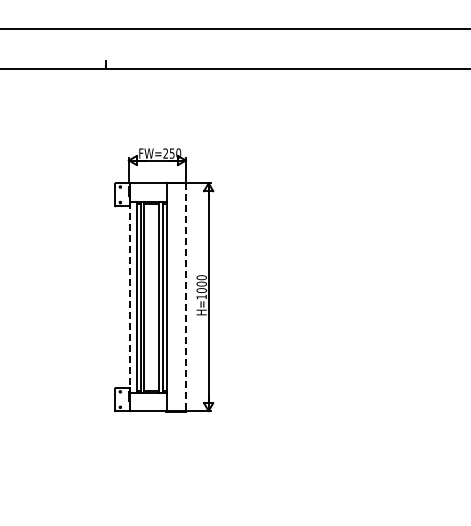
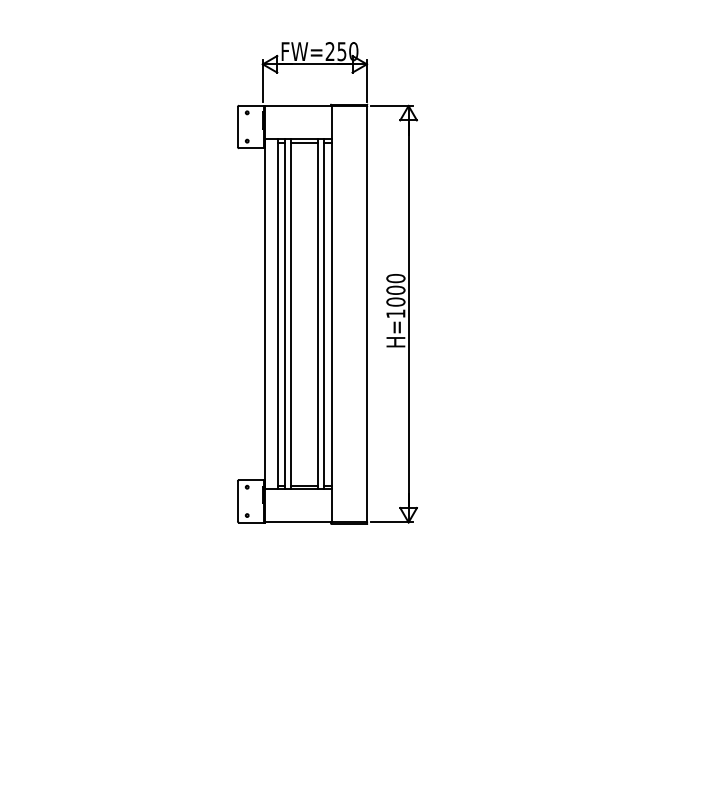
line: (130, 297) -> (265, 314), dashed -> solid
line: (185, 297) -> (366, 314), dashed -> solid

